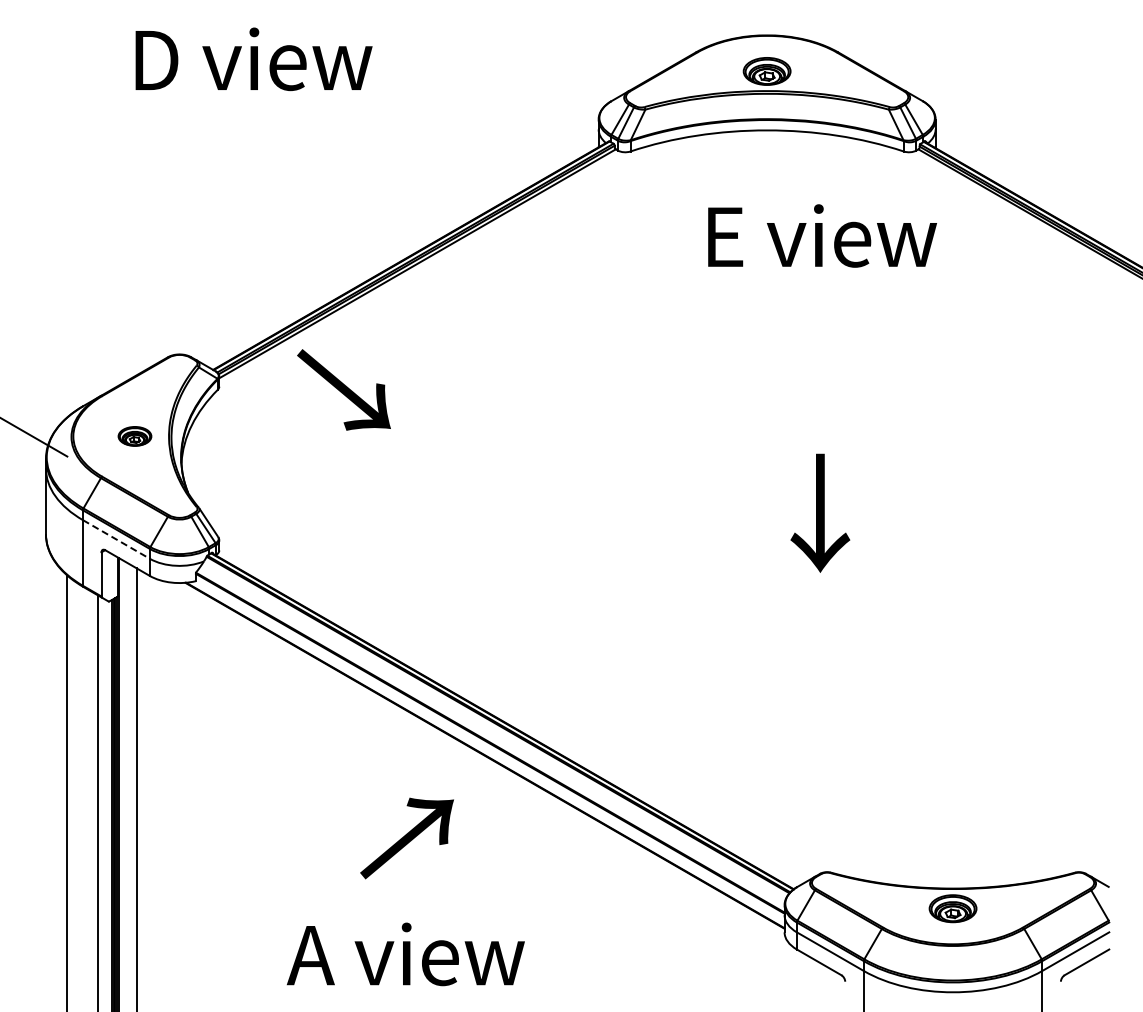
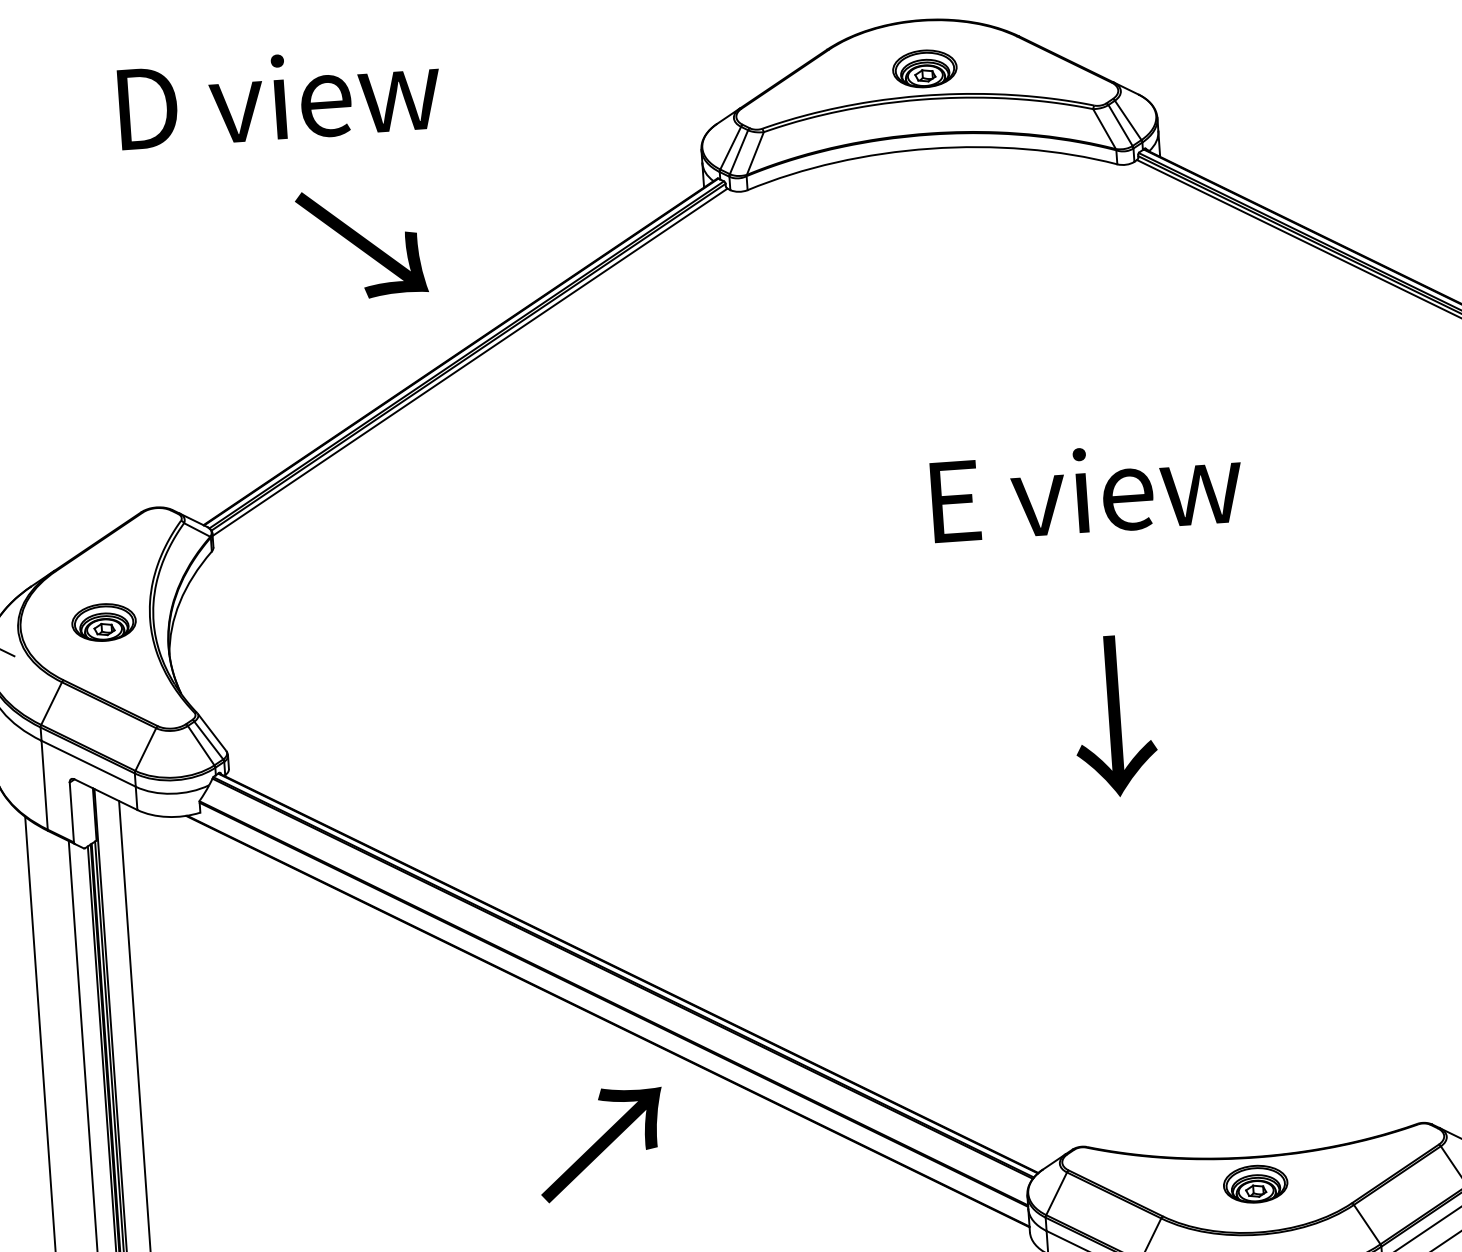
text: (253, 59) -> (278, 97), moved
text: (822, 235) -> (1086, 490), moved
text: (343, 389) -> (361, 243), moved
part: (134, 436) -> (103, 622), size x1.43
text: (820, 512) -> (1114, 715), moved
line: (116, 539) -> (88, 763), dashed -> solid
text: (406, 838) -> (600, 1144), moved

